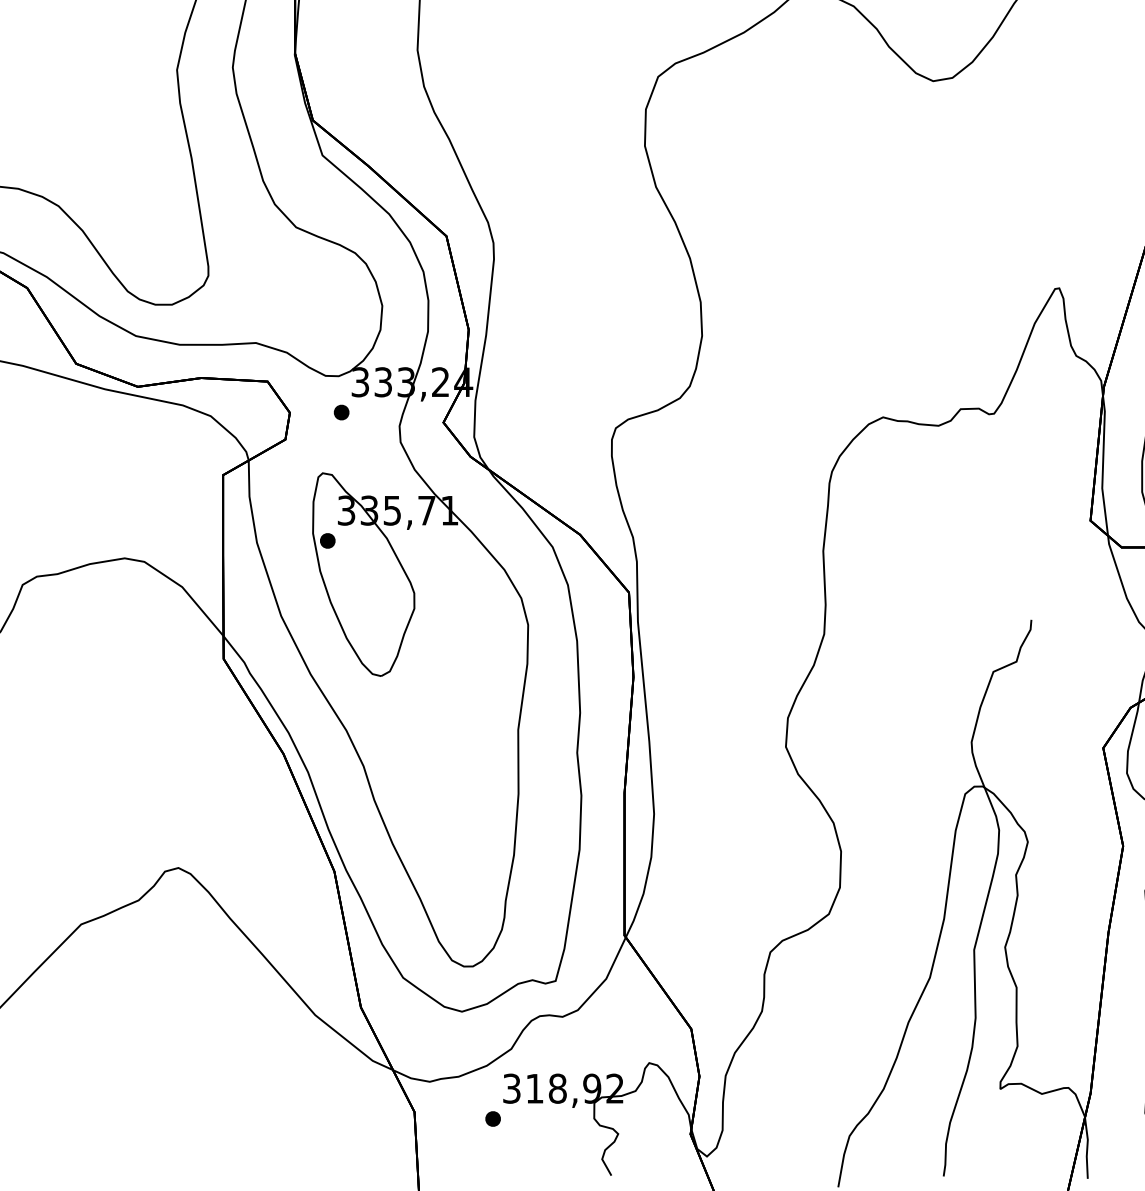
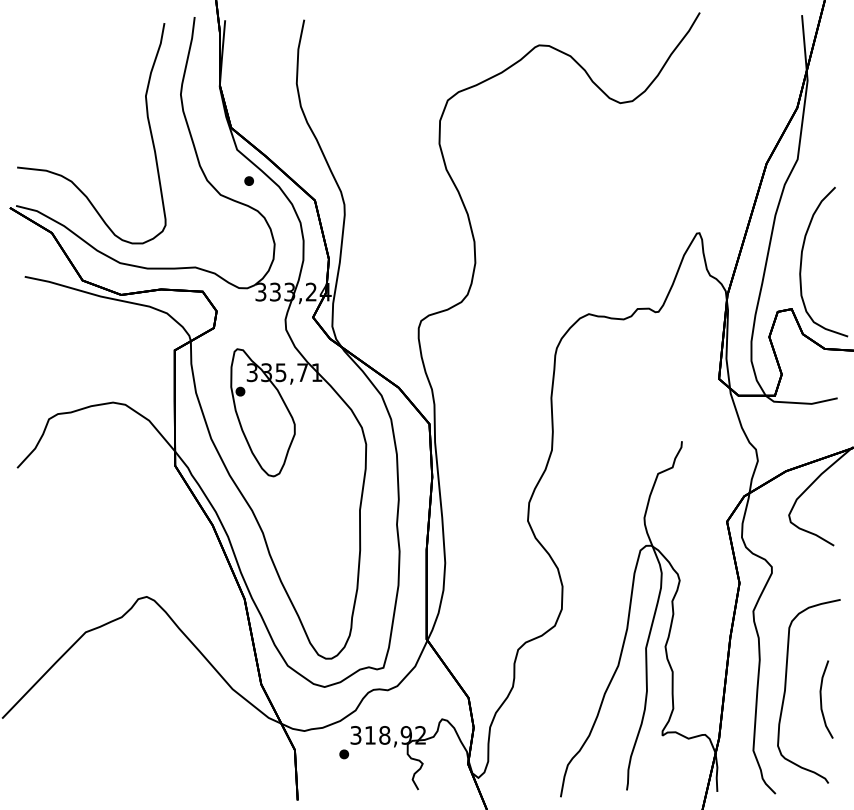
part: (340, 411) -> (248, 180), moved

